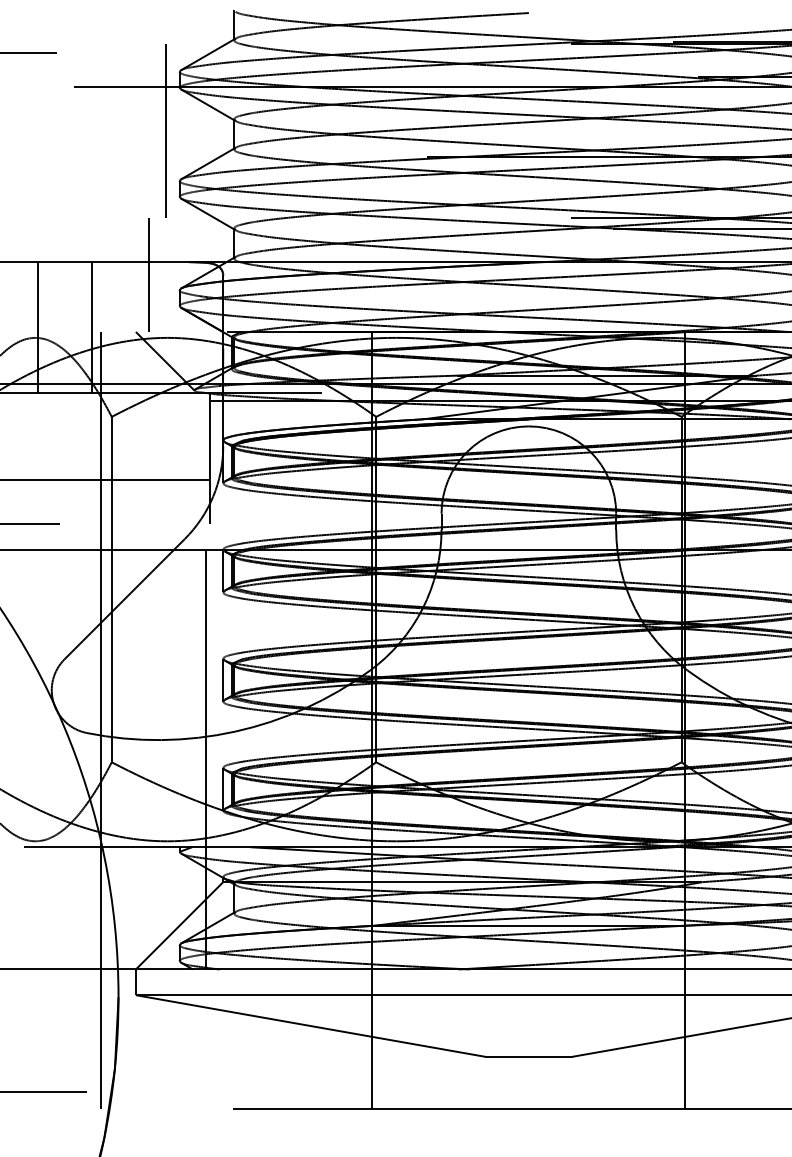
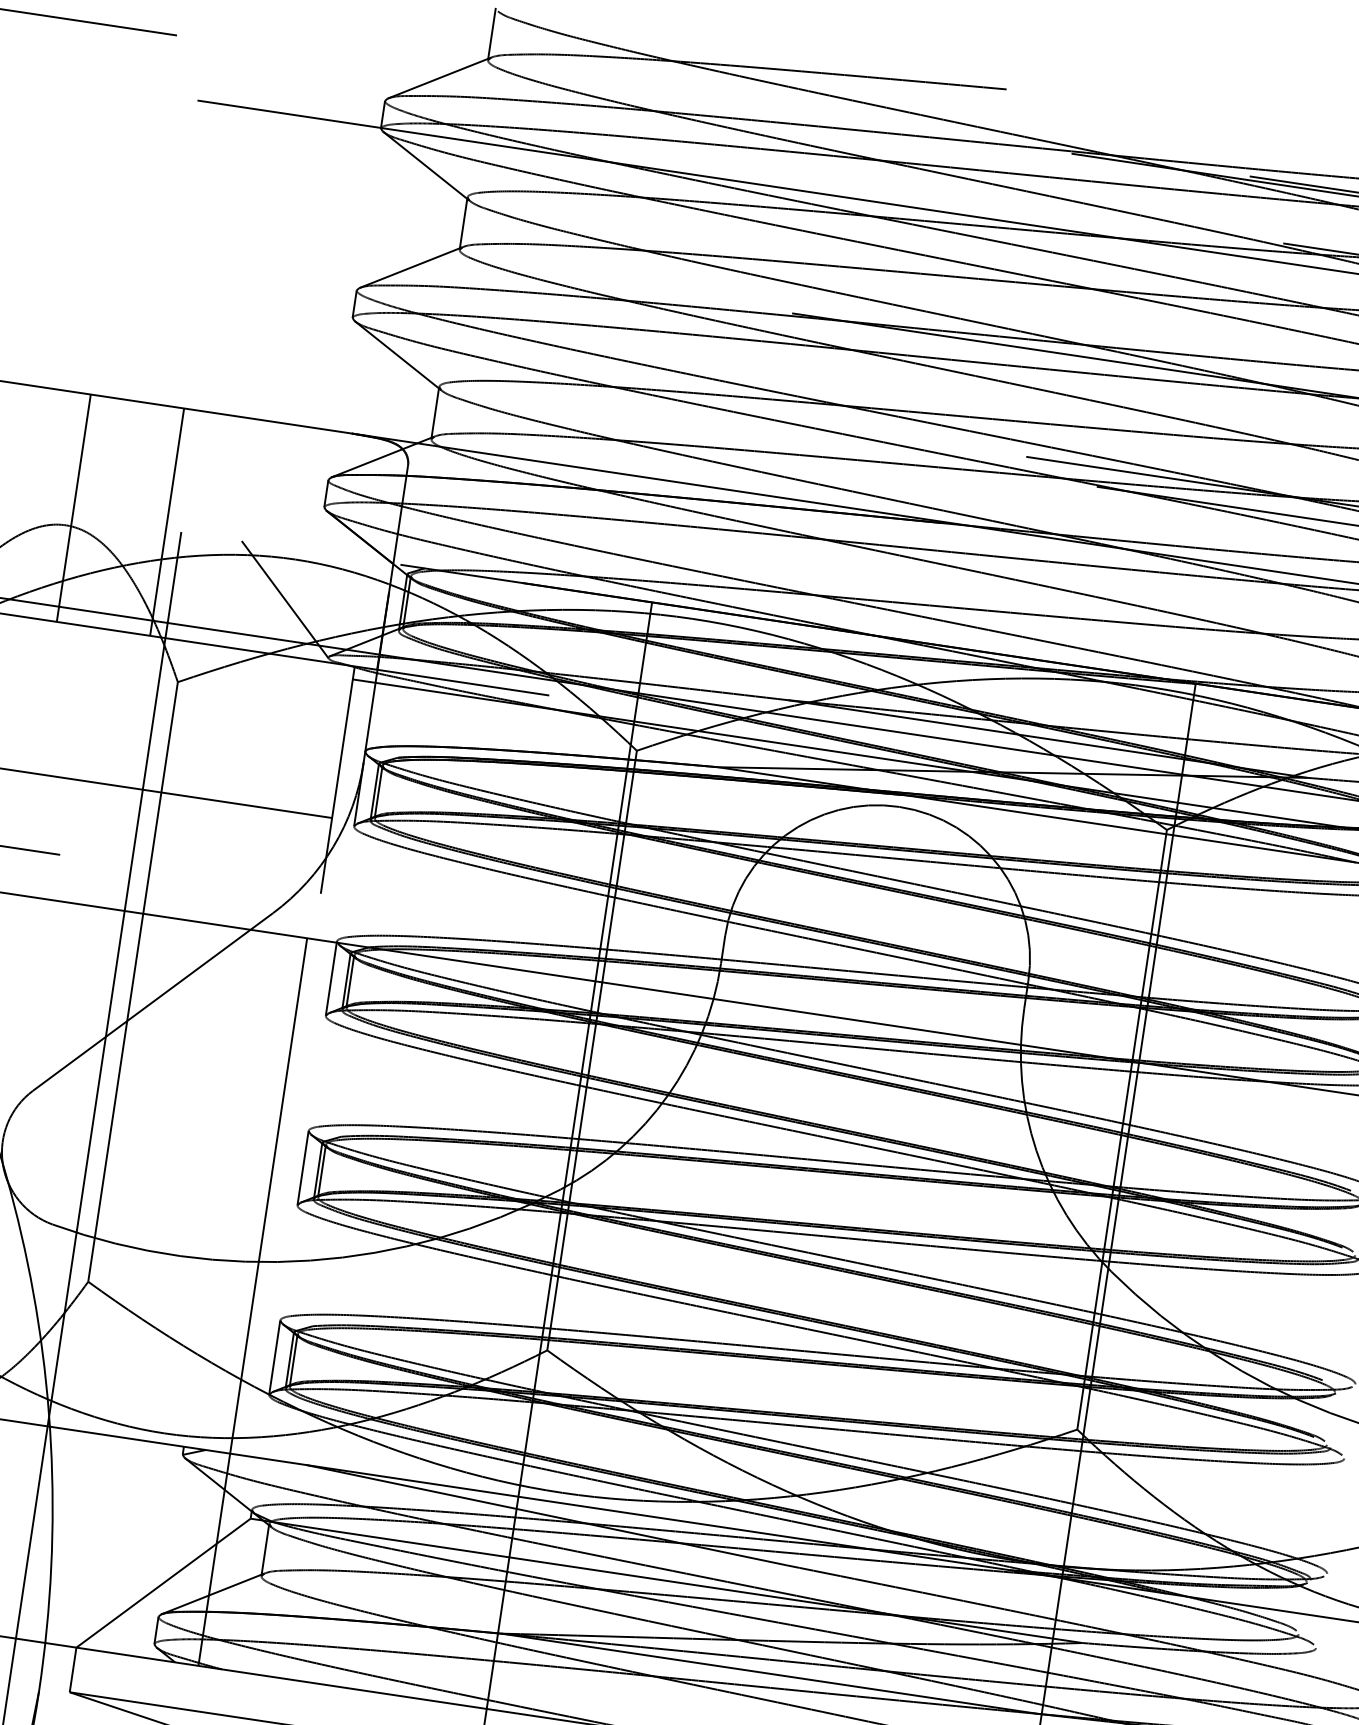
line: (166, 130) -> (347, 199), removed
line: (149, 274) -> (280, 444), removed

